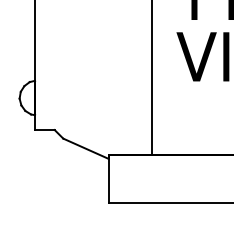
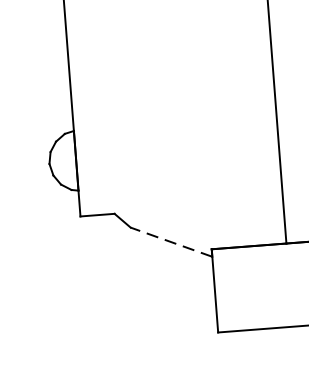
line: (86, 148) -> (172, 241), solid -> dashed

